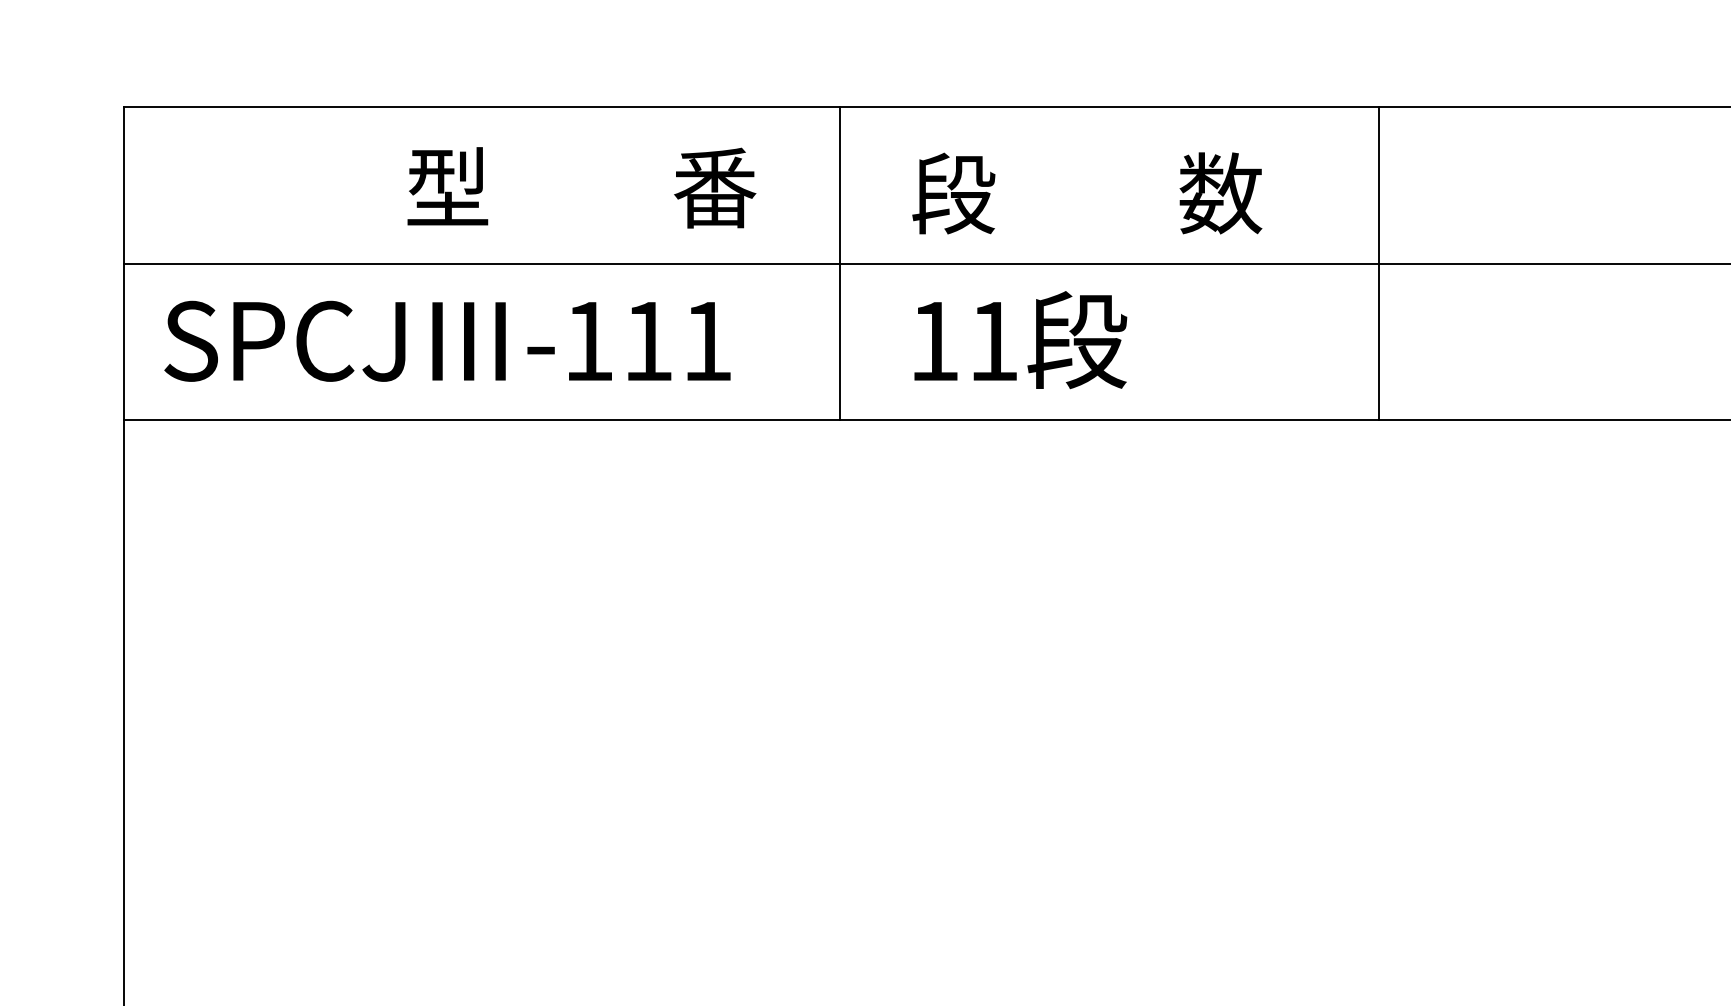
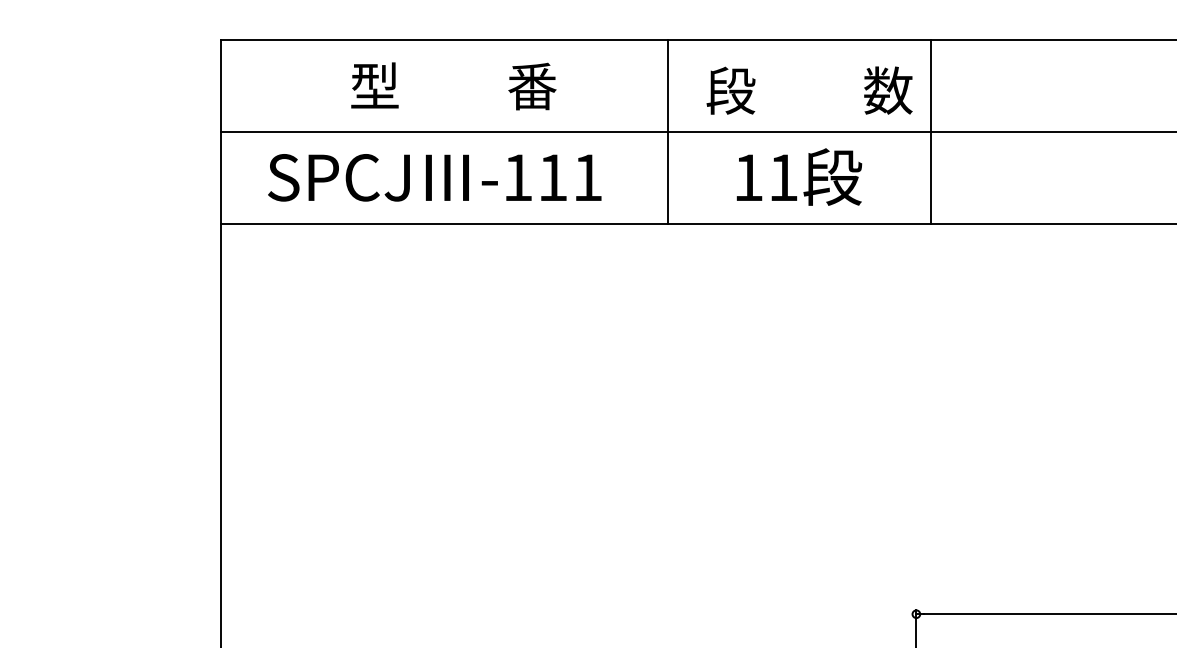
text: (581, 188) -> (453, 86), moved
text: (1087, 193) -> (809, 90), moved
line: (840, 262) -> (668, 131), moved
line: (1378, 262) -> (930, 131), moved
text: (1020, 339) -> (799, 176), moved
text: (447, 340) -> (434, 177), moved

